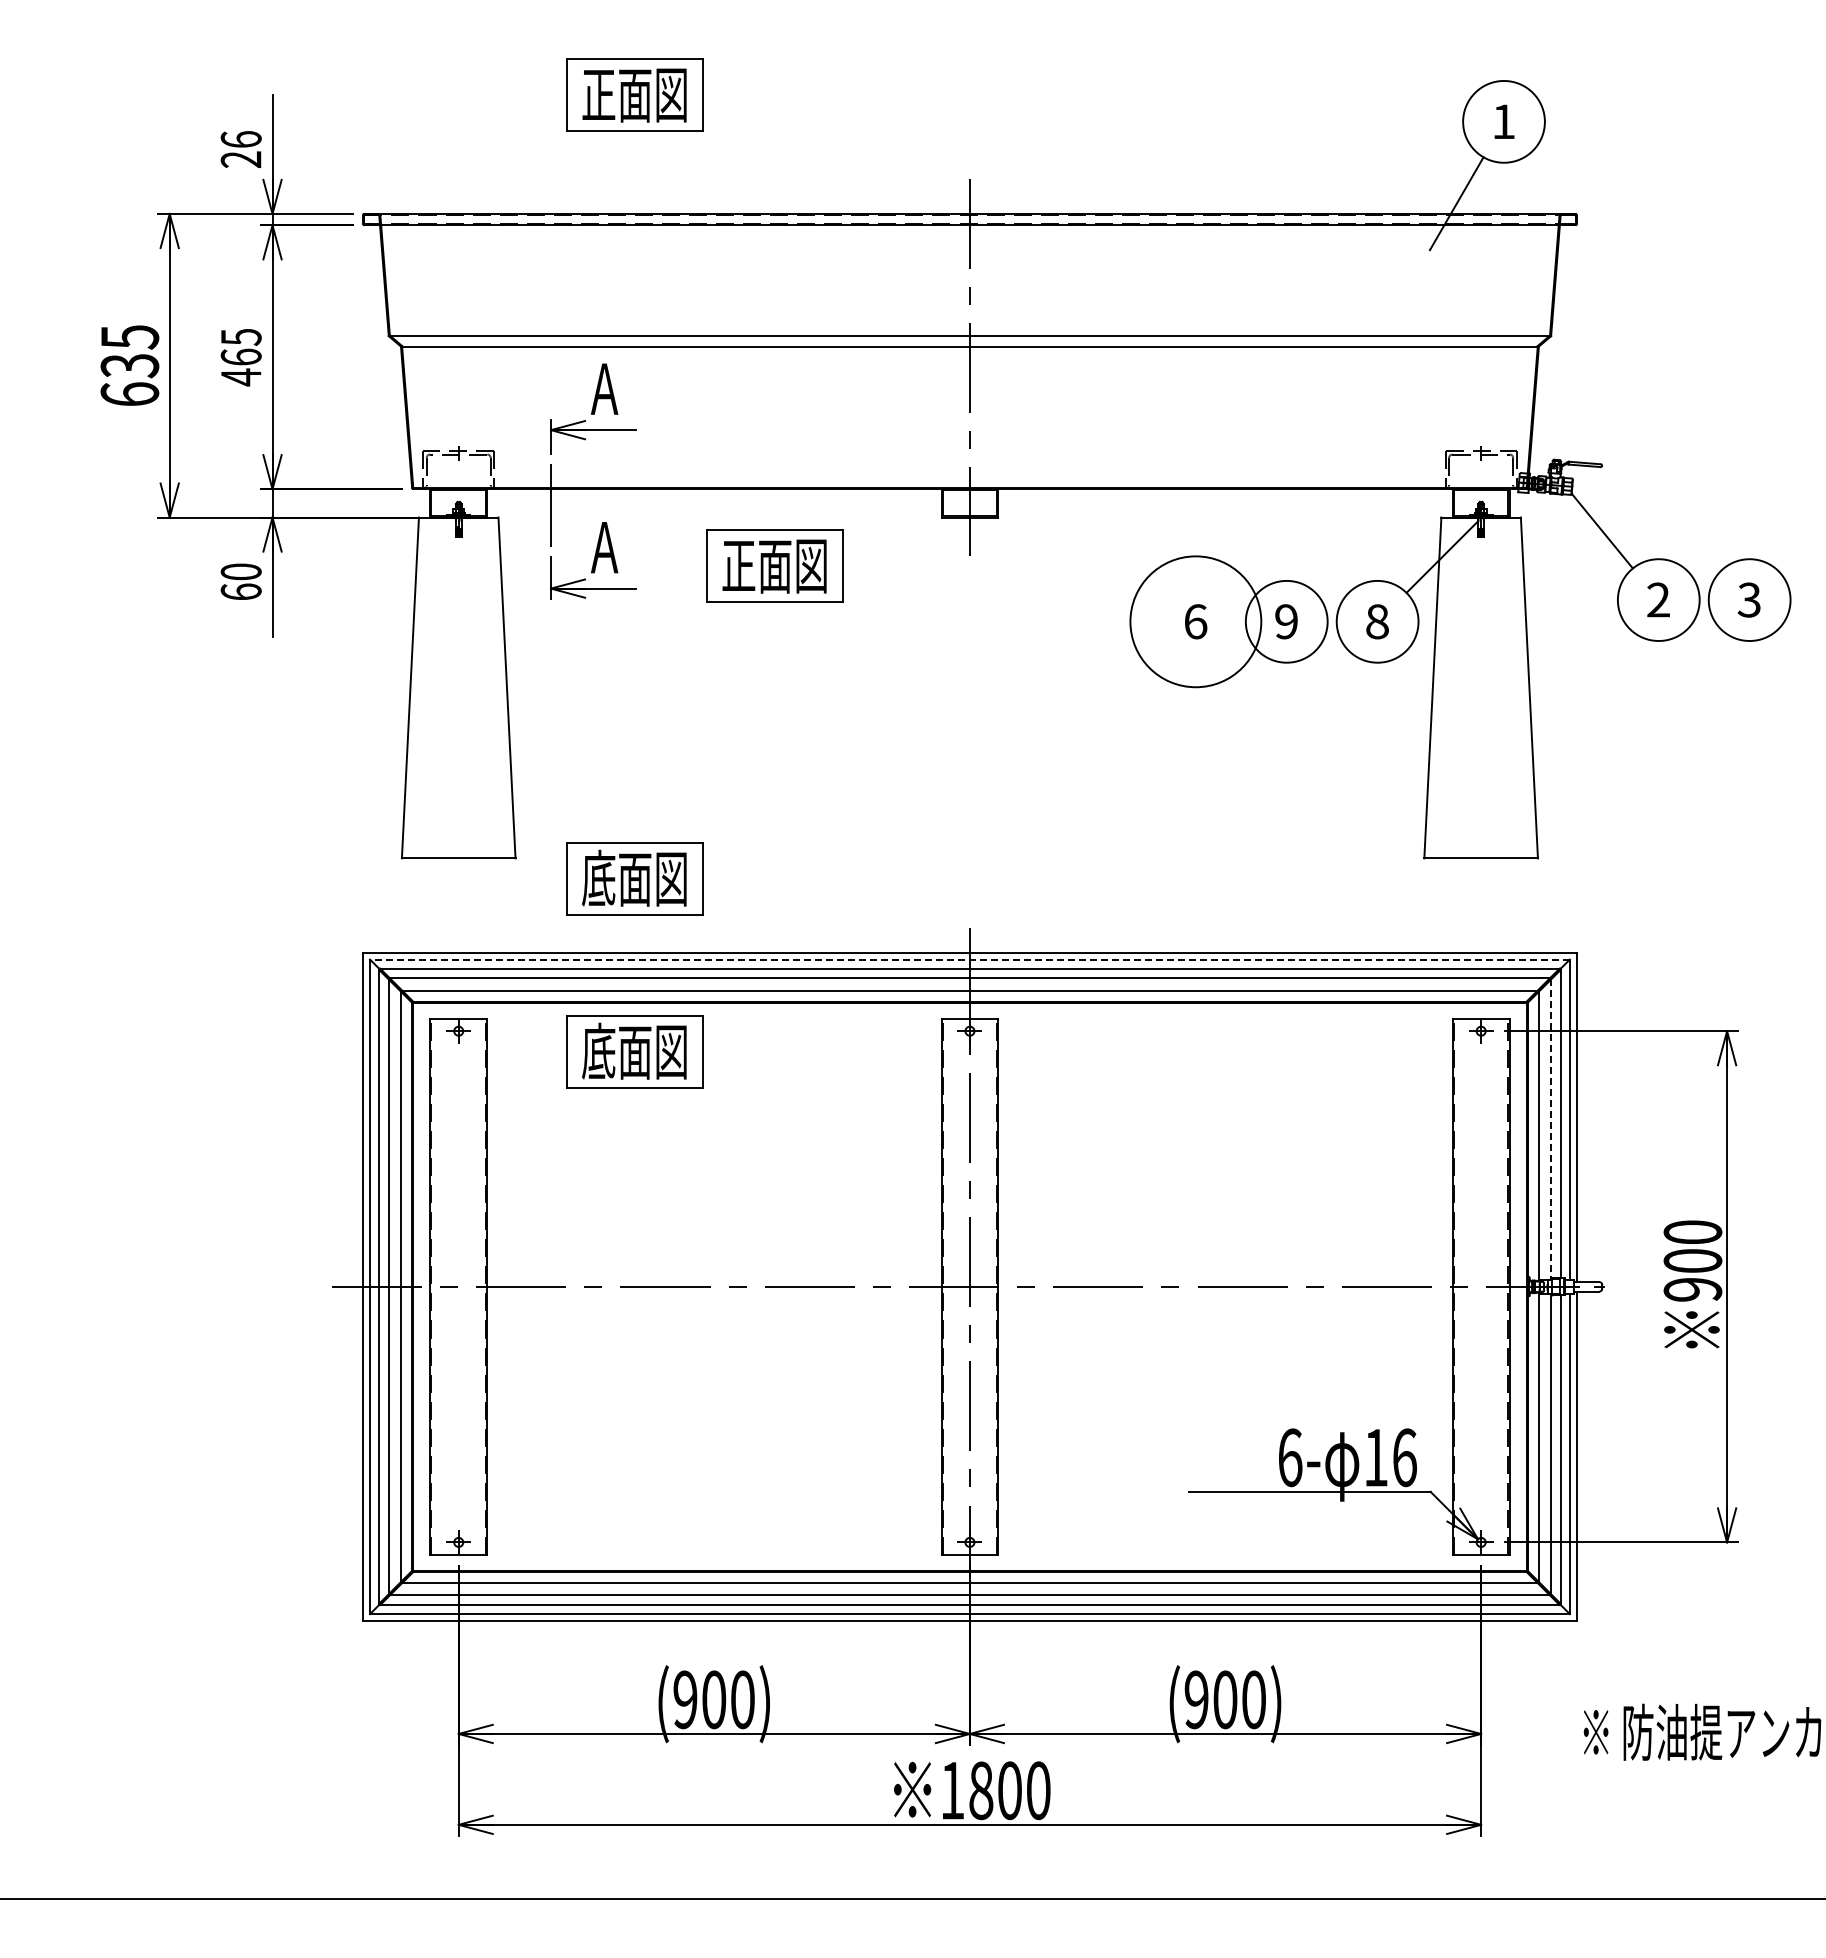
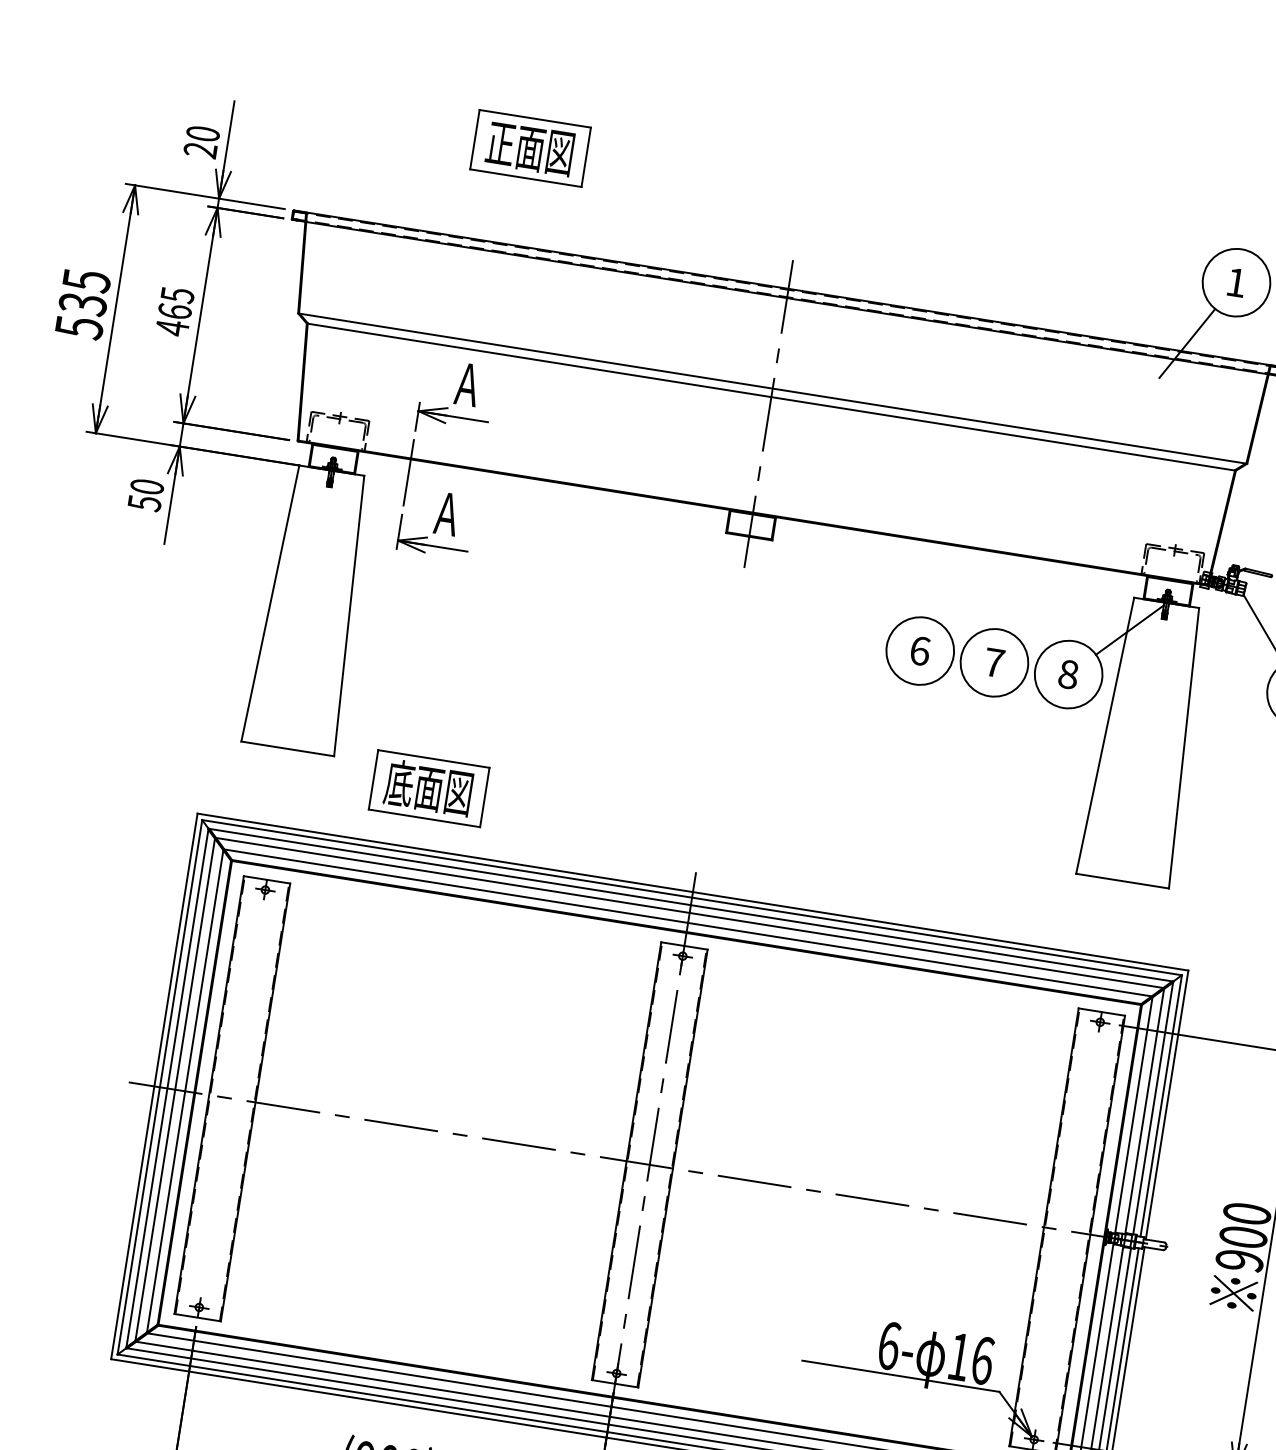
text: (240, 139) -> (202, 133), 26 -> 20
text: (129, 394) -> (78, 327), 635 -> 535
part: (774, 565) -> (583, 550), removed
text: (240, 591) -> (144, 502), 60 -> 50
circle: (1195, 621) -> (919, 650), size x0.62
text: (1286, 621) -> (994, 662), 9 -> 7
line: (969, 959) -> (691, 897), dashed -> solid
part: (634, 1051) -> (406, 929), removed
line: (1551, 1130) -> (1144, 1112), dashed -> solid

